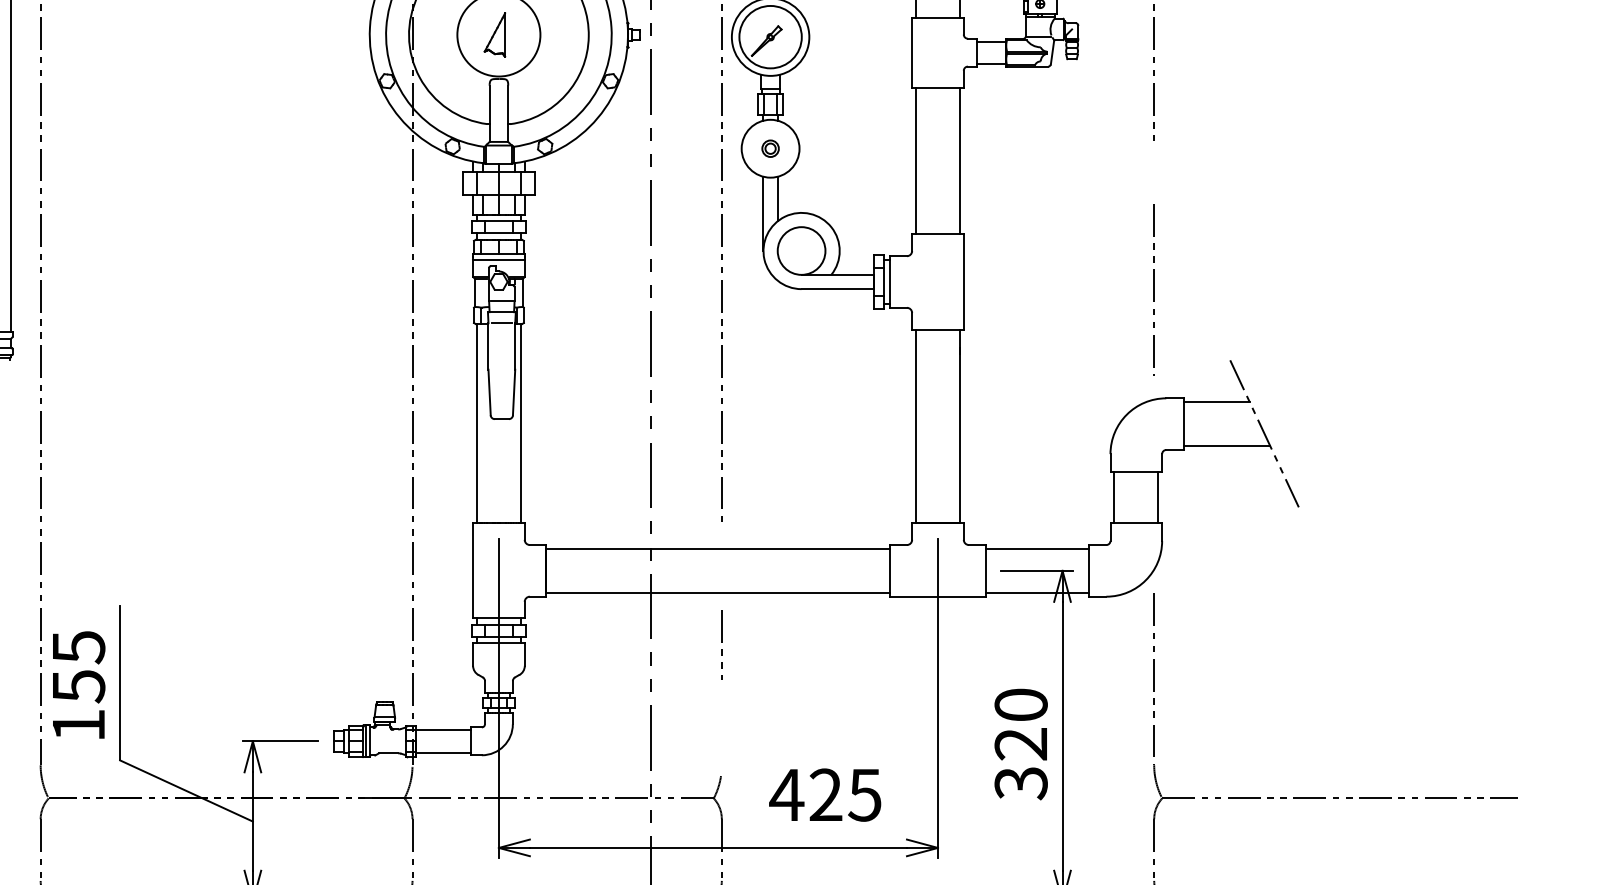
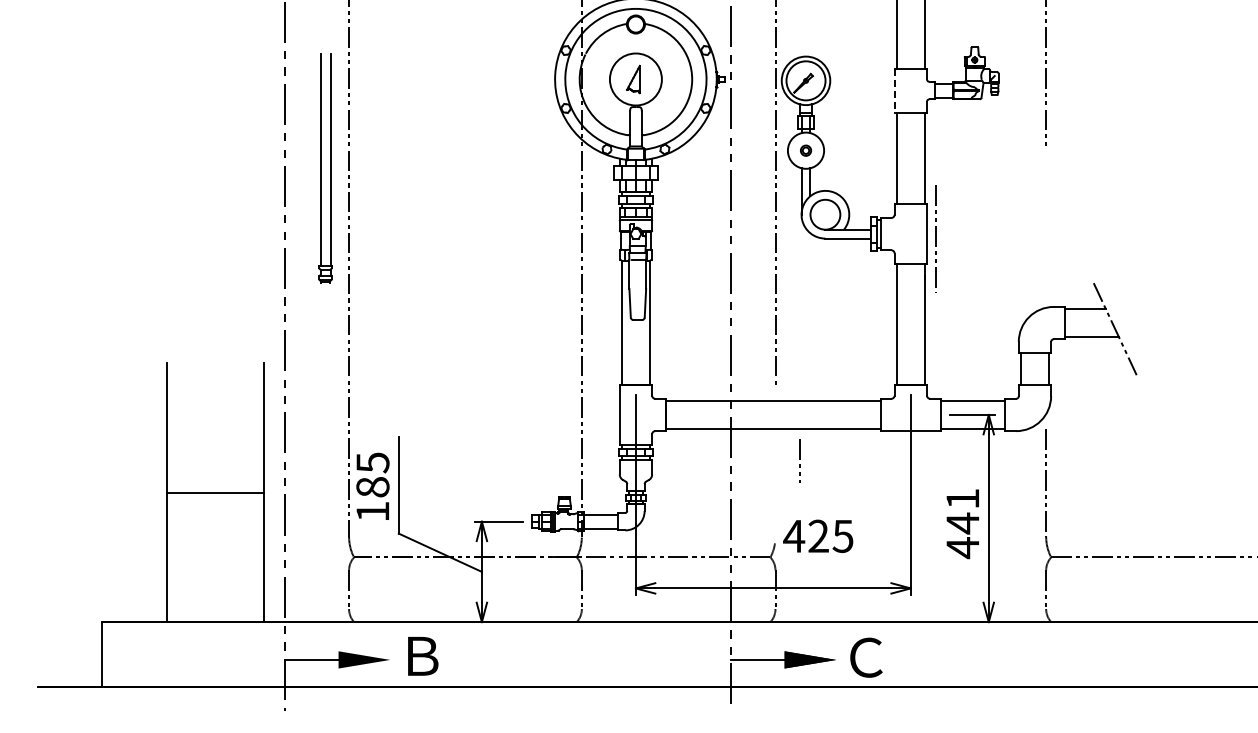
line: (911, 52) -> (894, 90), solid -> dashed
line: (1153, 288) -> (935, 238), moved
line: (721, 641) -> (799, 459), moved
text: (78, 686) -> (372, 487), 155 -> 185
text: (1020, 744) -> (962, 523), 320 -> 441
text: (825, 793) -> (818, 535), moved

